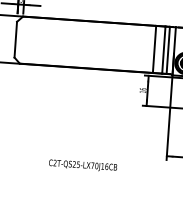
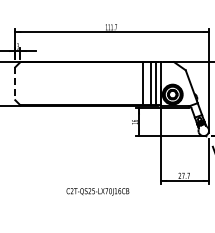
line: (15, 40) -> (15, 84), solid -> dashed
text: (82, 165) -> (97, 191), moved

